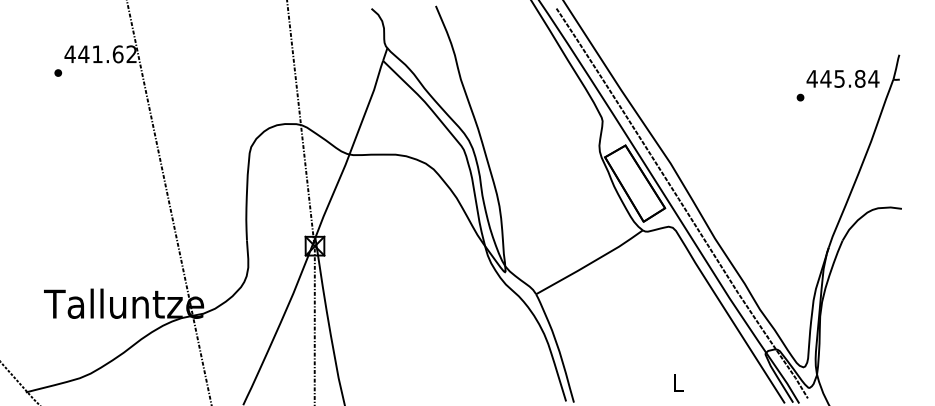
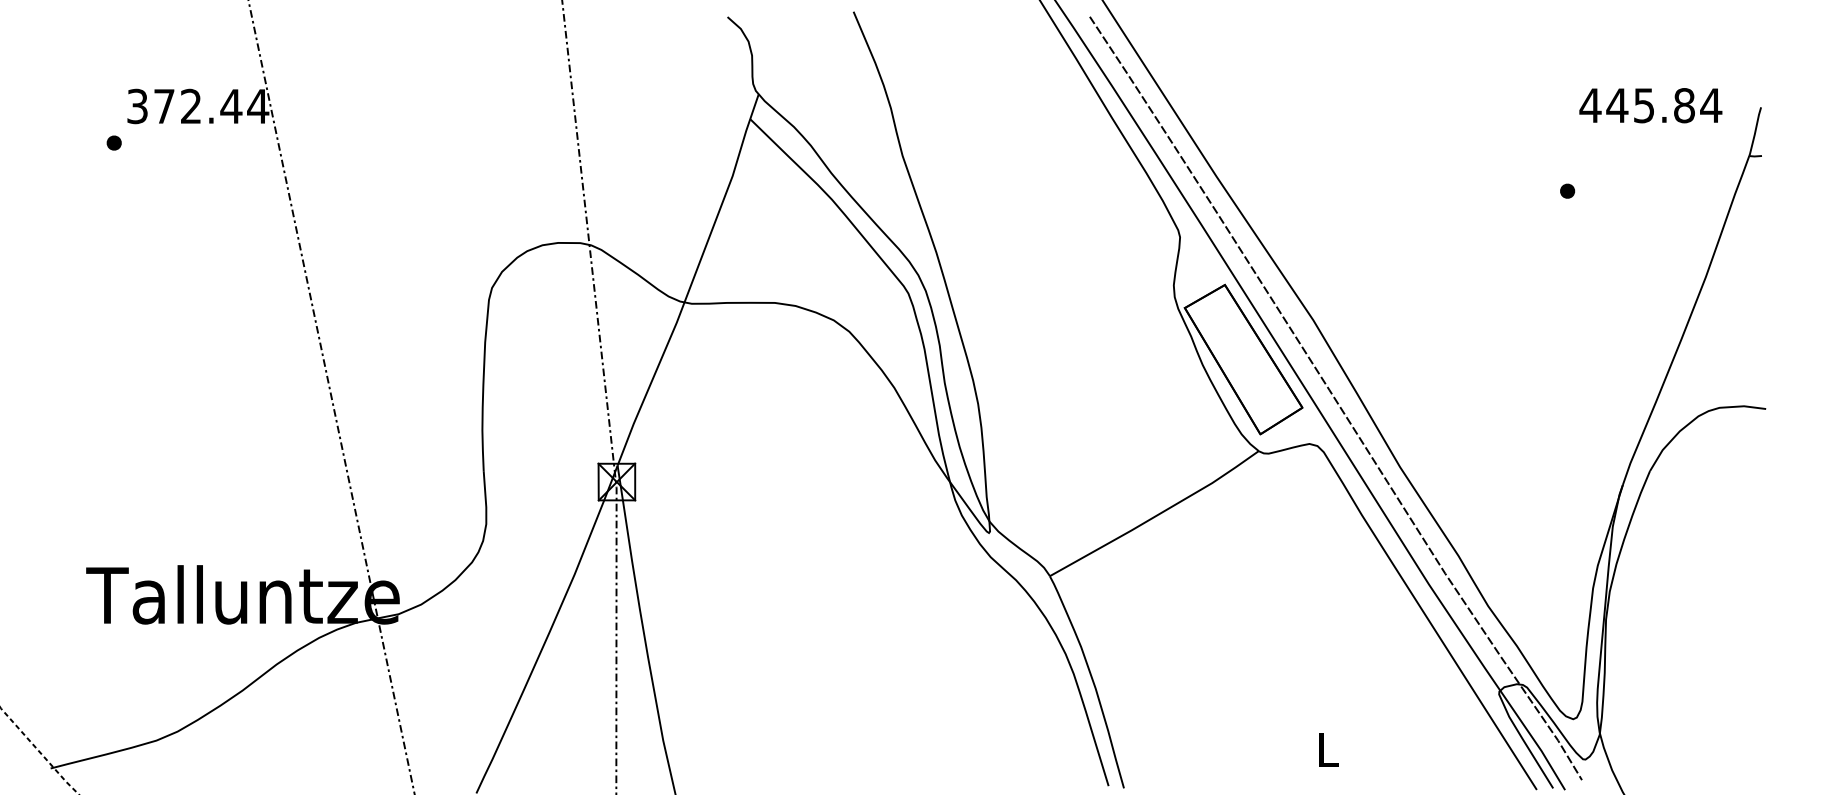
text: (100, 54) -> (196, 106), 441.62 -> 372.44
text: (842, 78) -> (1649, 104), moved

